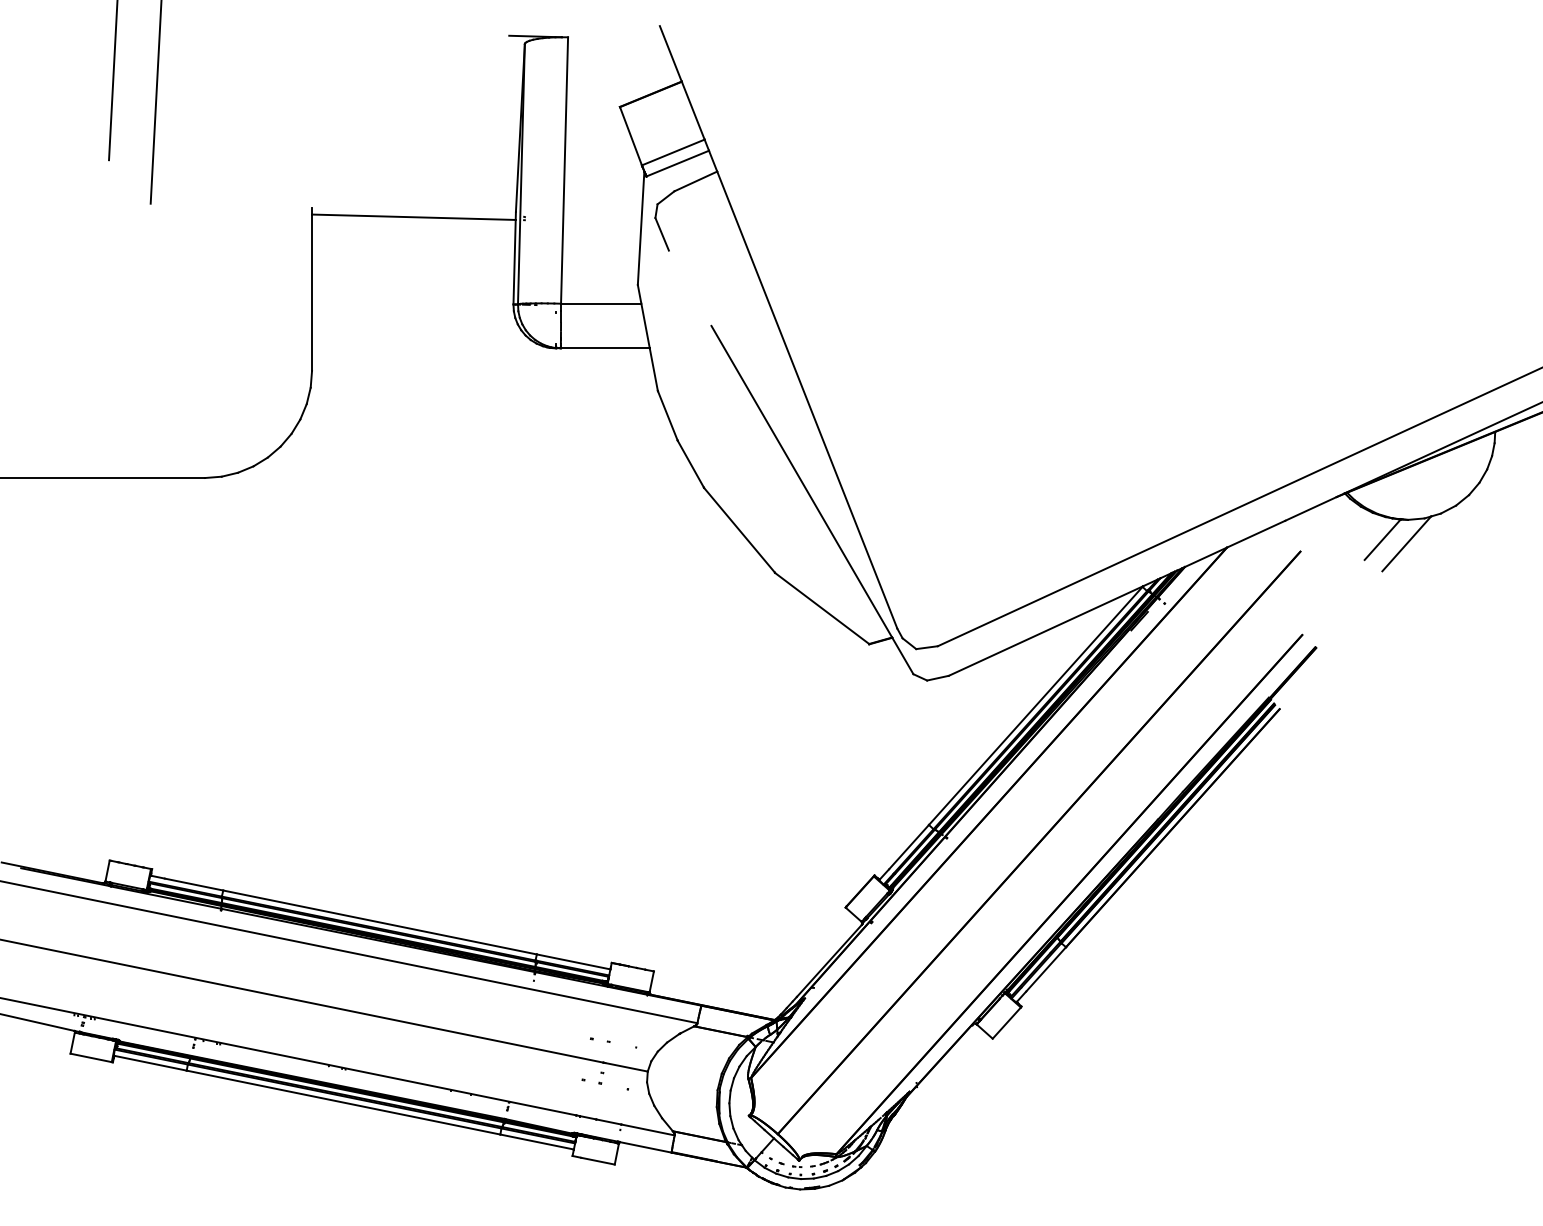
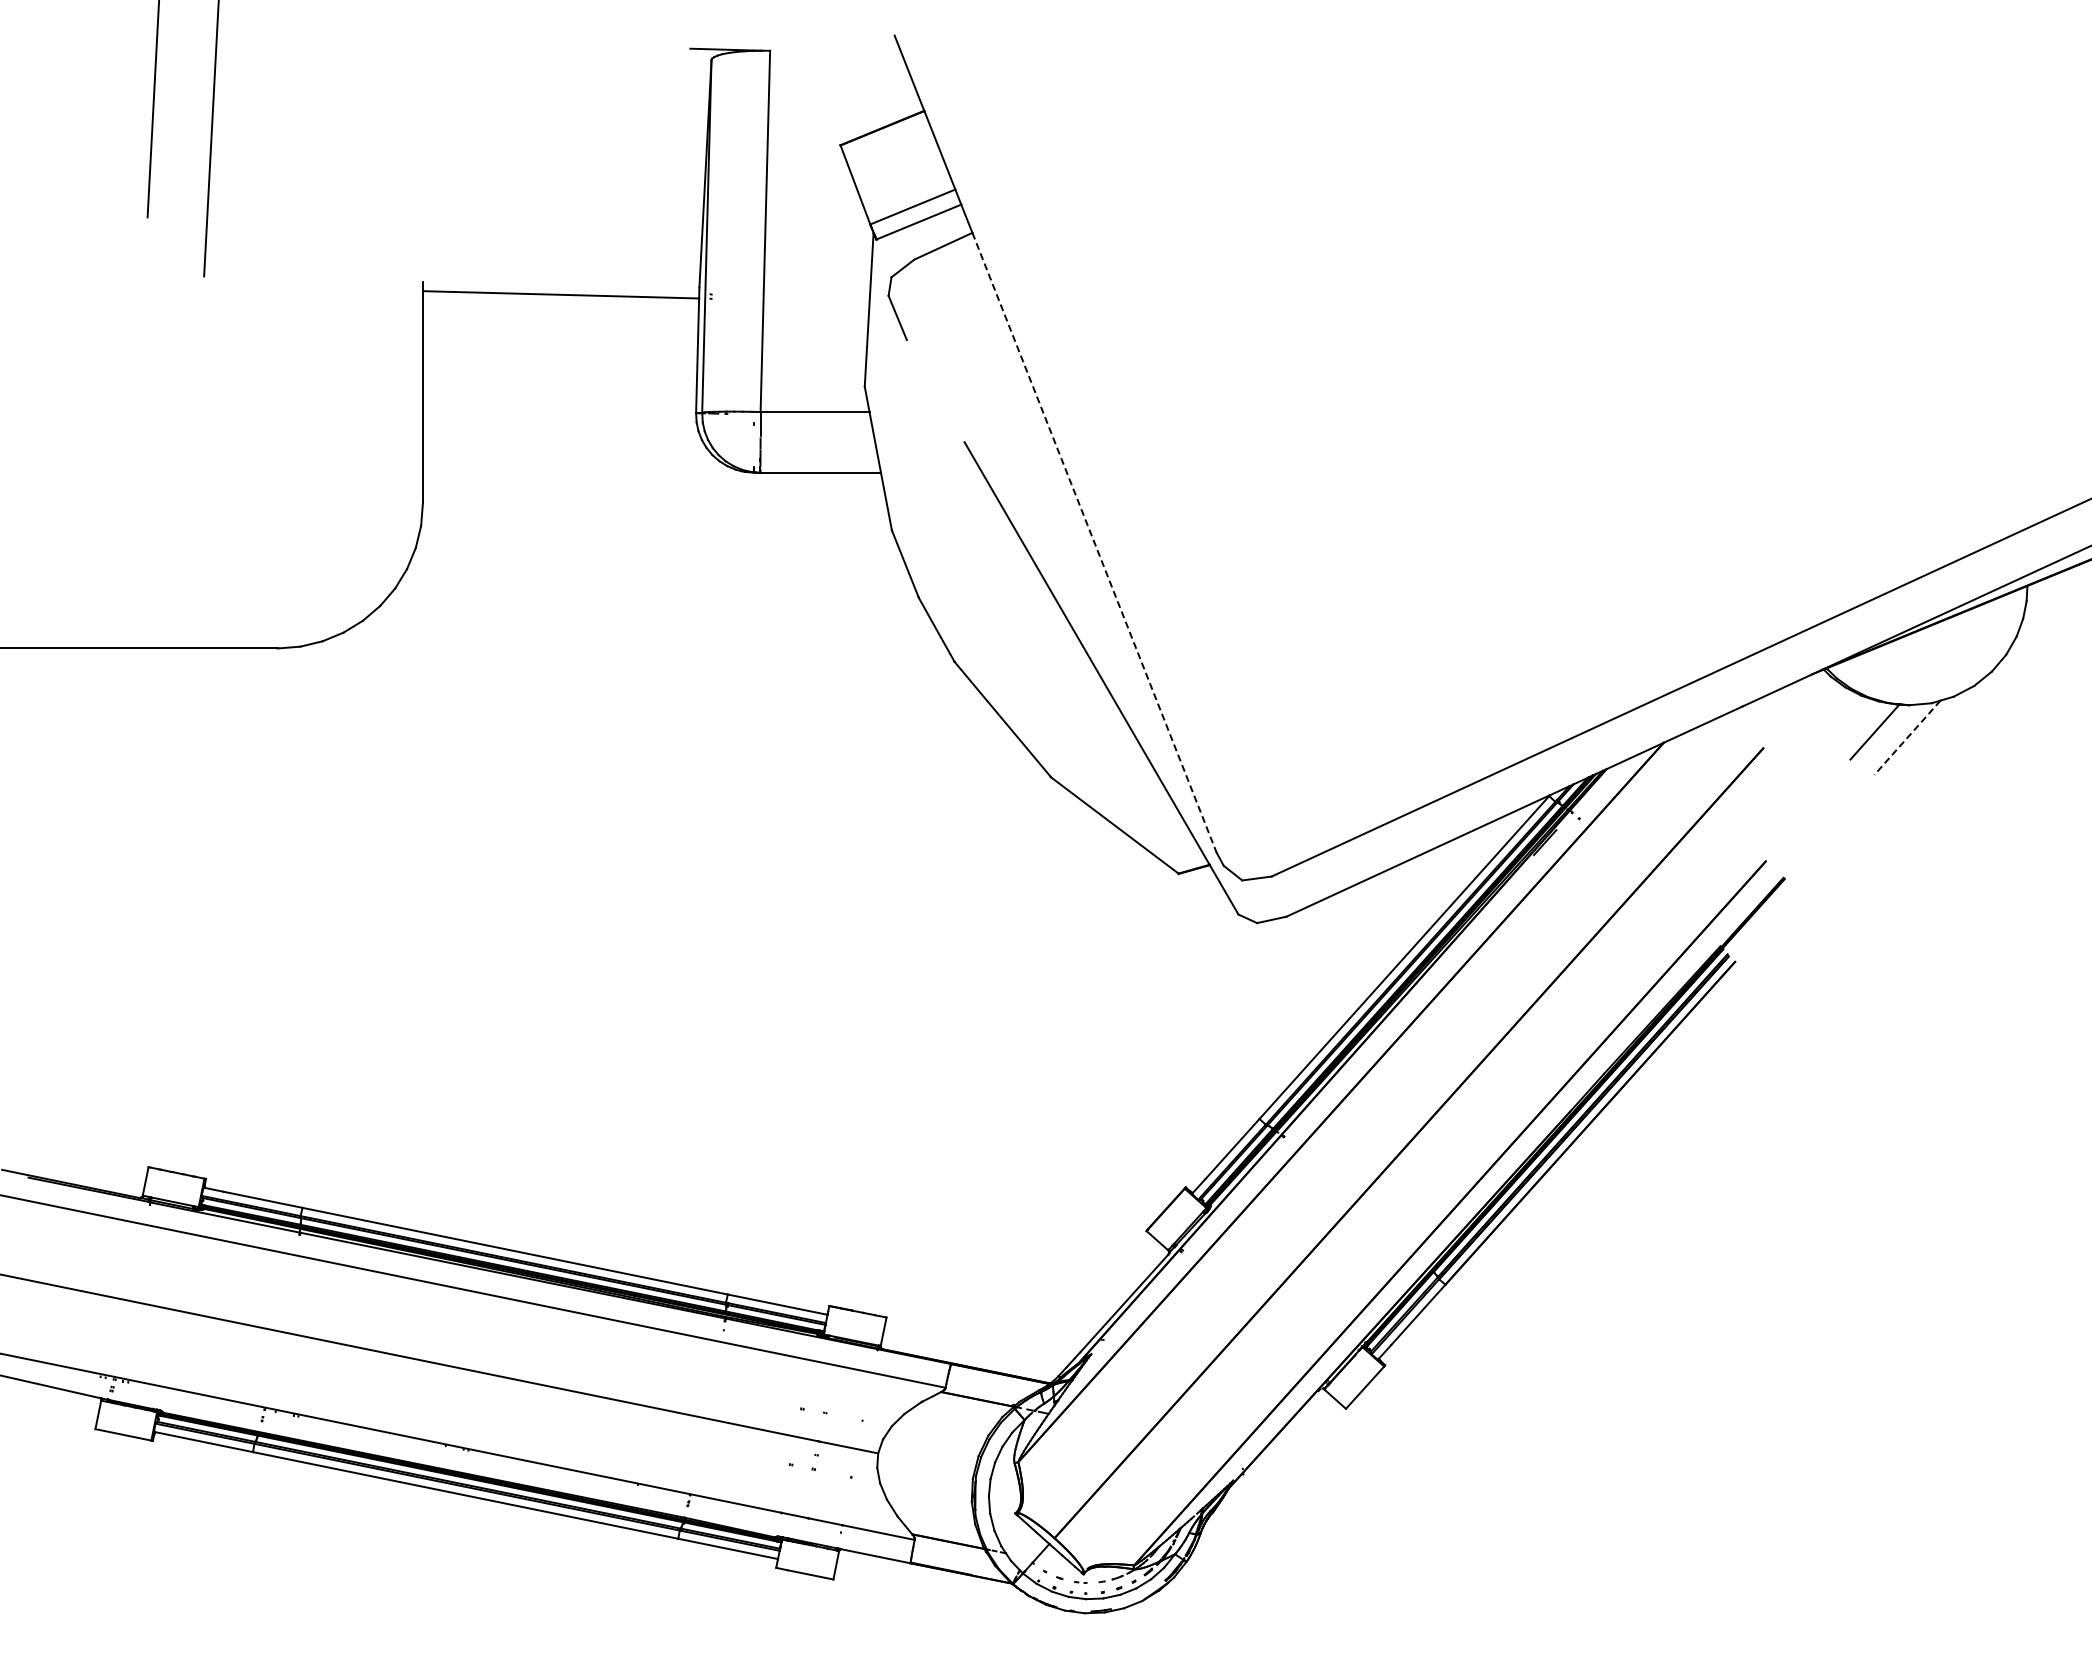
line: (807, 400) -> (1094, 543), solid -> dashed
line: (1406, 543) -> (1907, 737), solid -> dashed

